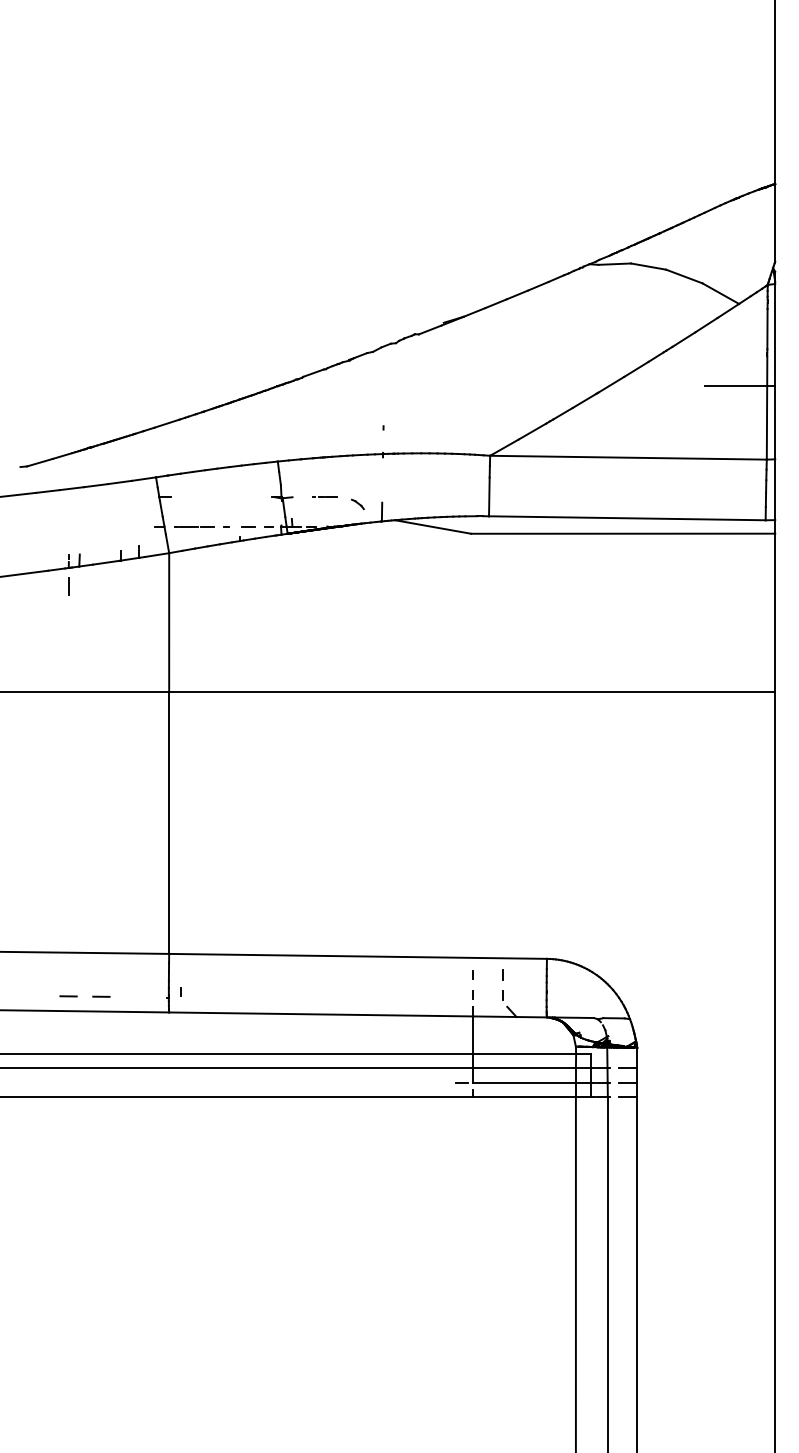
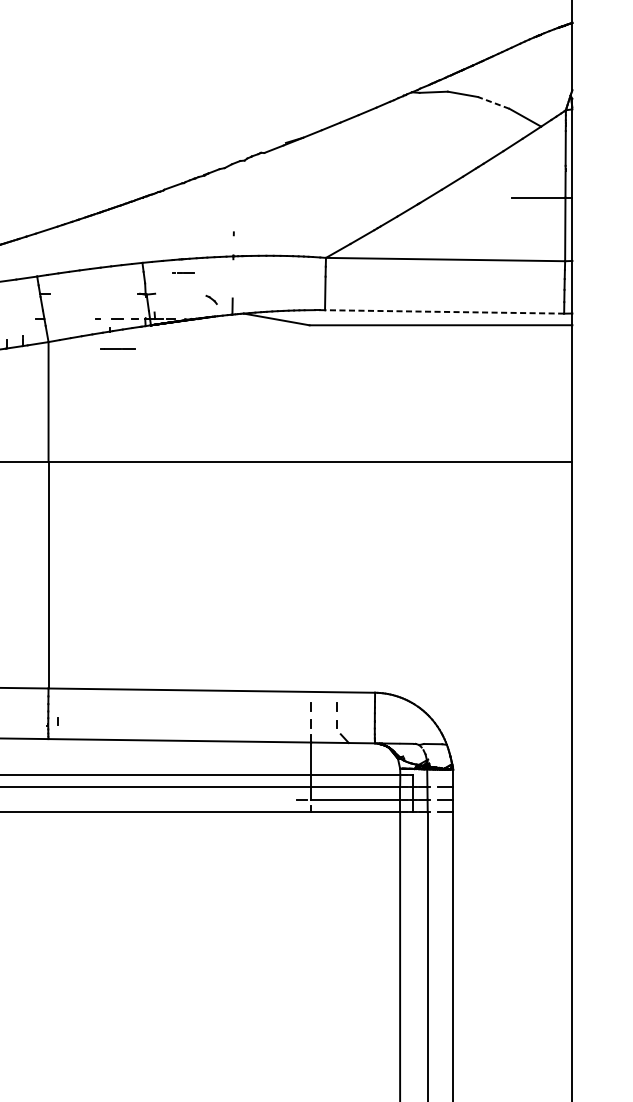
line: (683, 276) -> (493, 102), solid -> dashed
line: (324, 496) -> (182, 272), moved
line: (626, 518) -> (443, 312), solid -> dashed
line: (194, 526) -> (117, 349), moved

